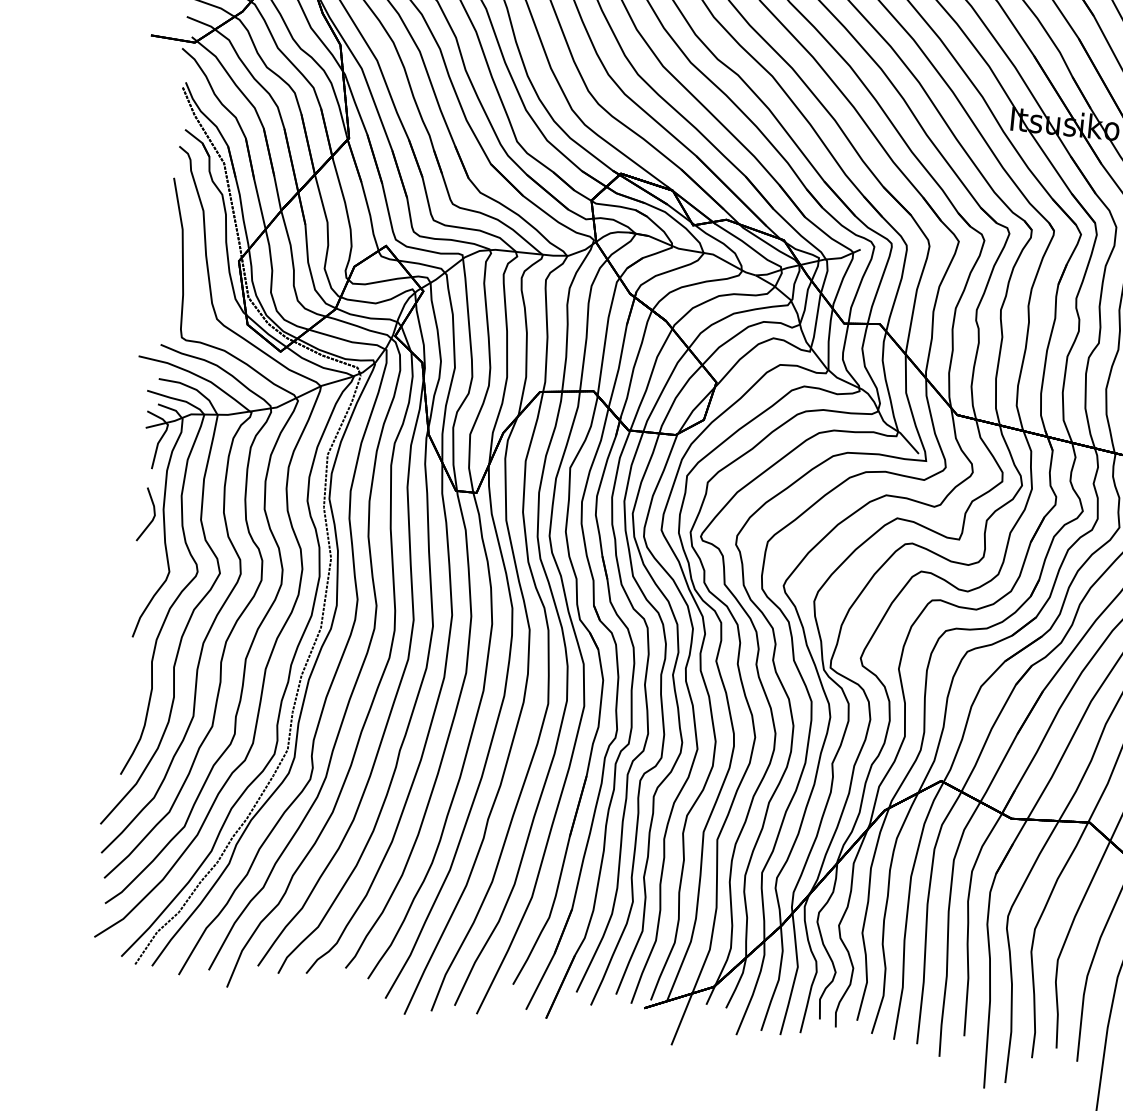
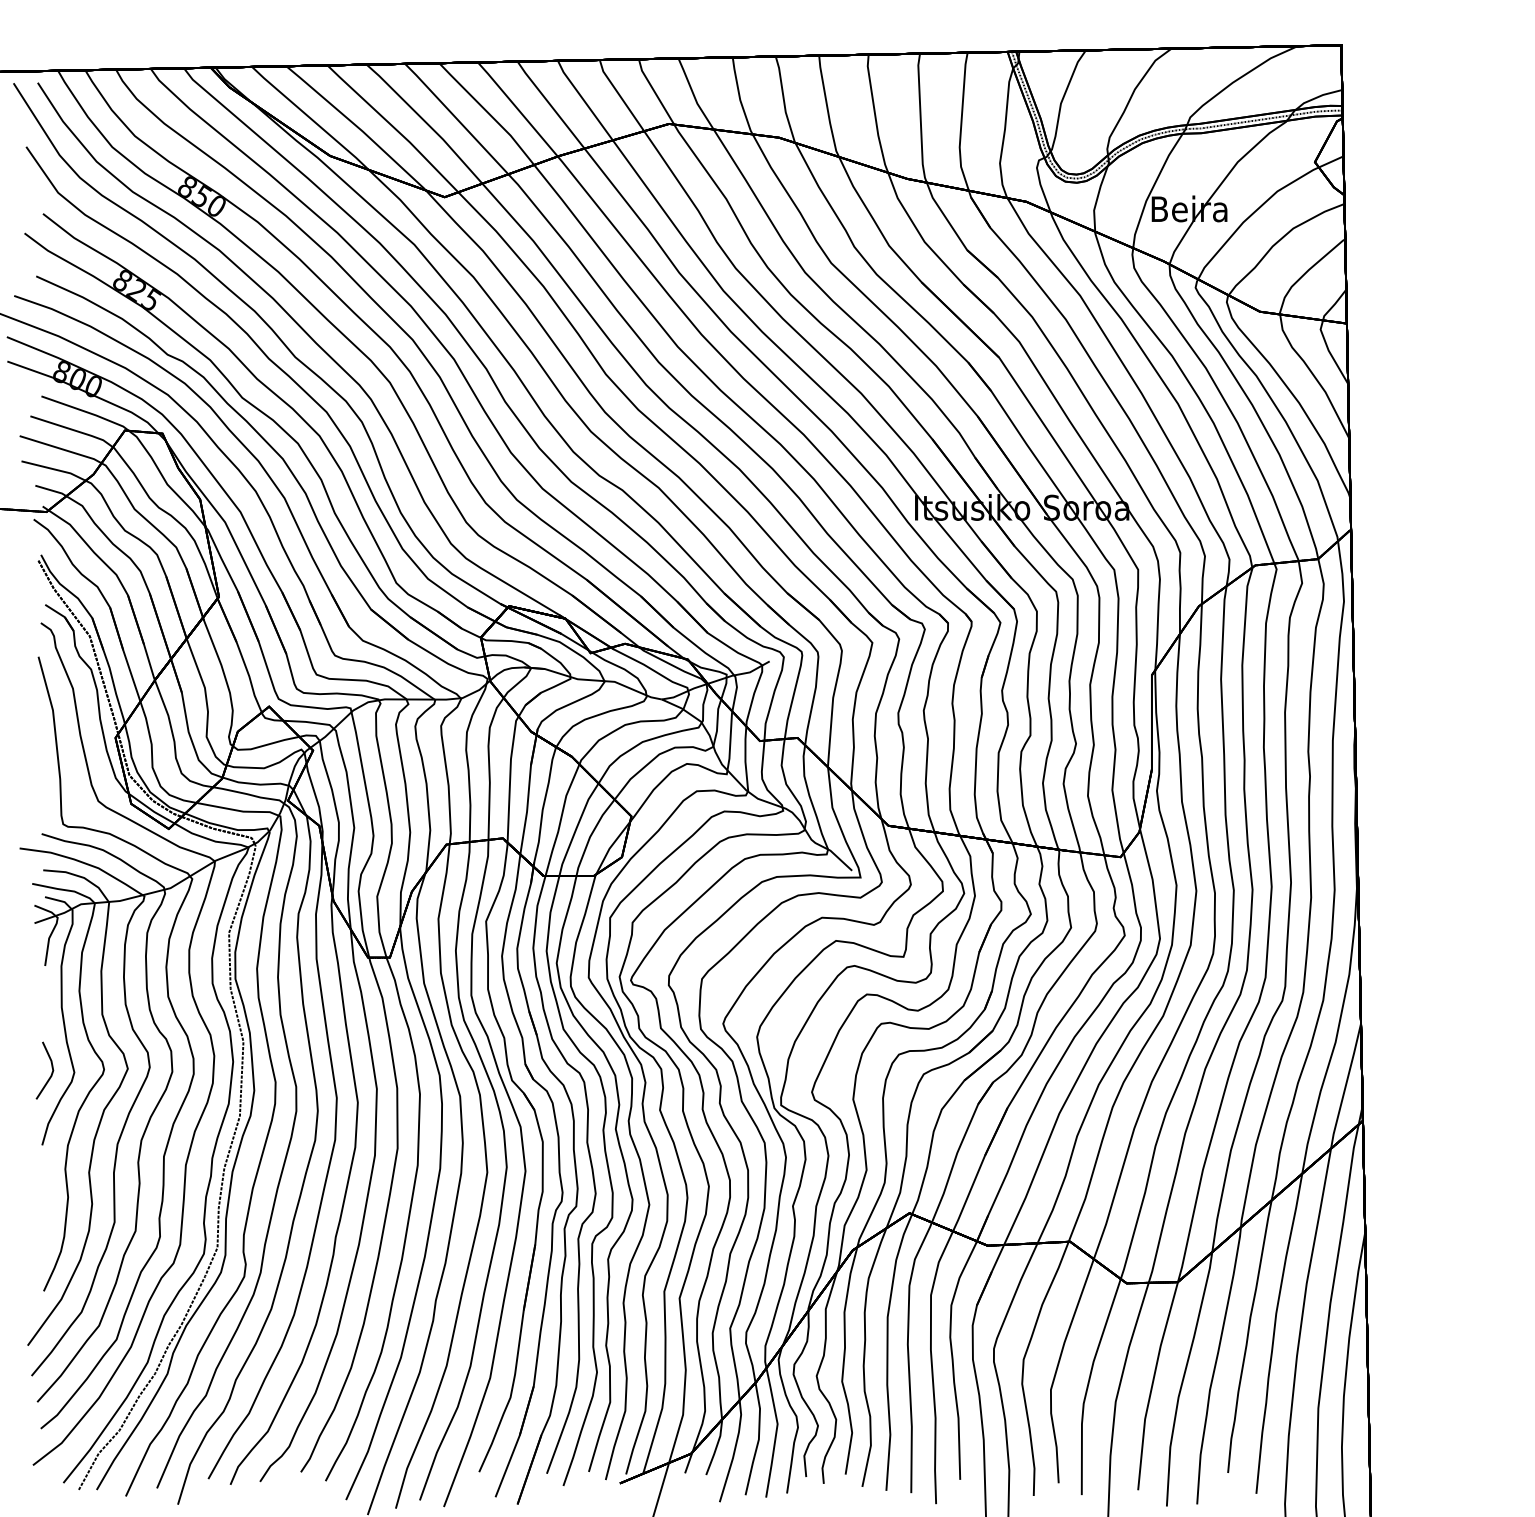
line: (153, 517) -> (51, 1072), moved

